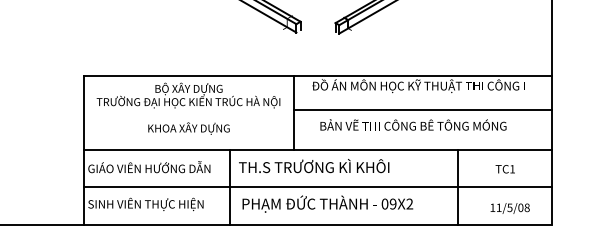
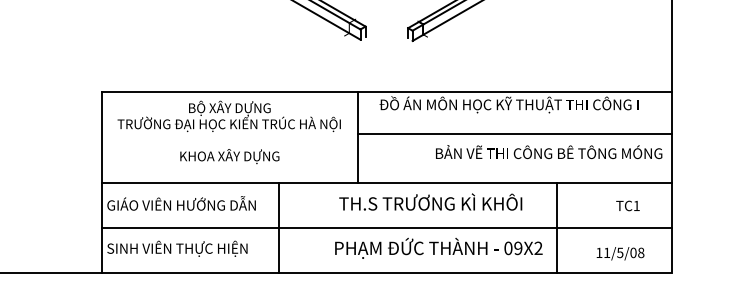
text: (413, 124) -> (549, 151), moved
text: (314, 166) -> (431, 202), moved
text: (504, 169) -> (626, 206), moved
text: (327, 203) -> (438, 247), moved

